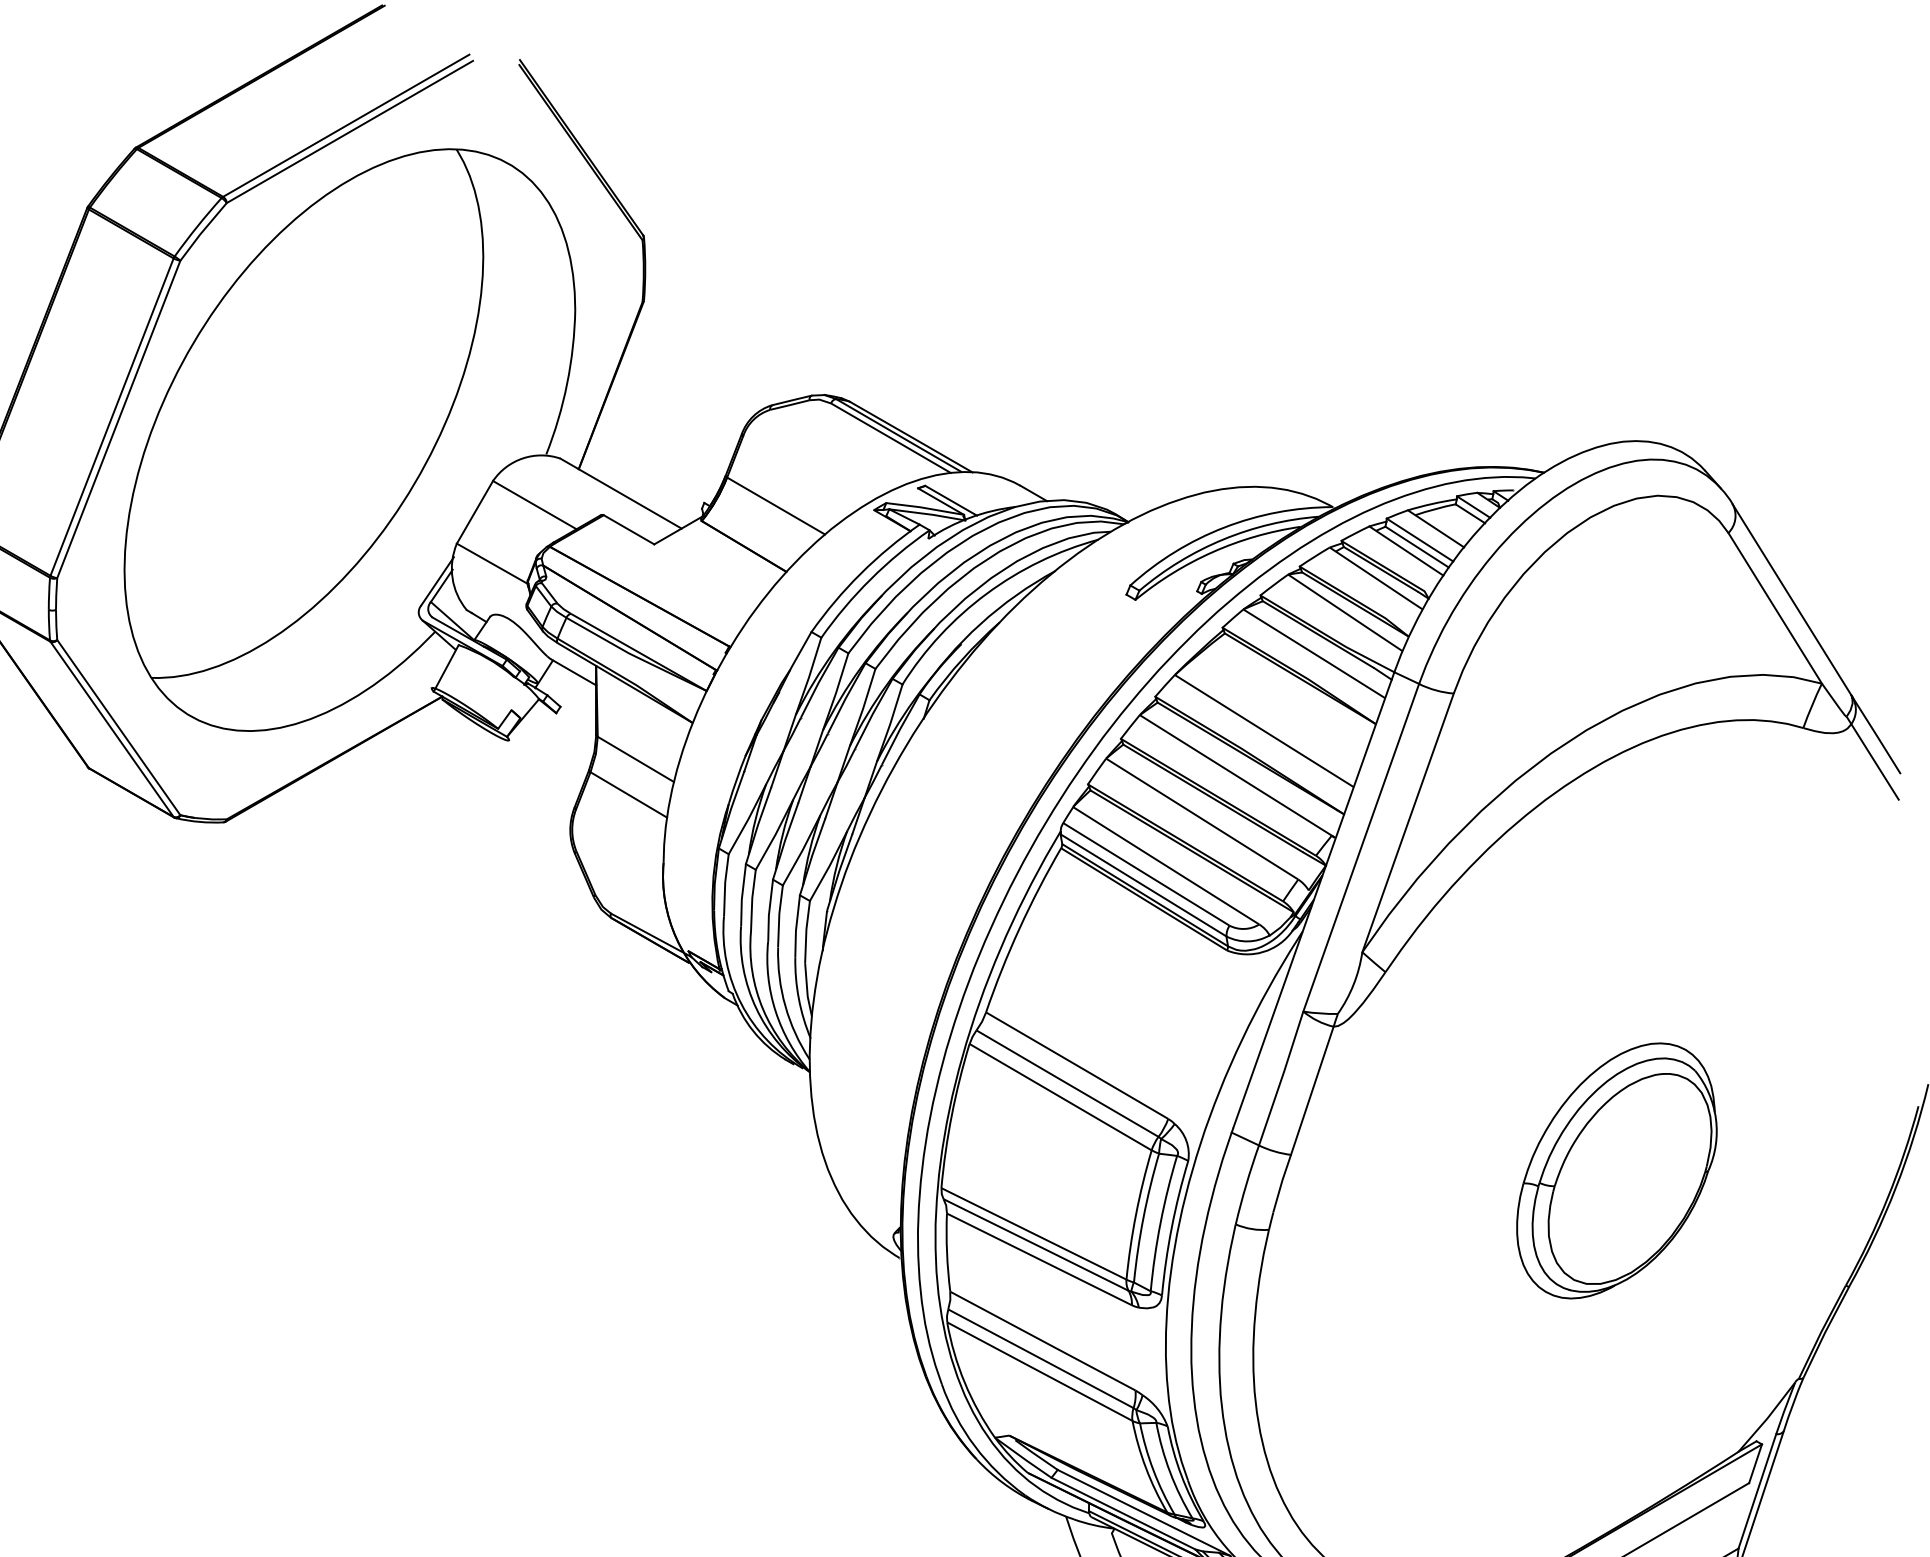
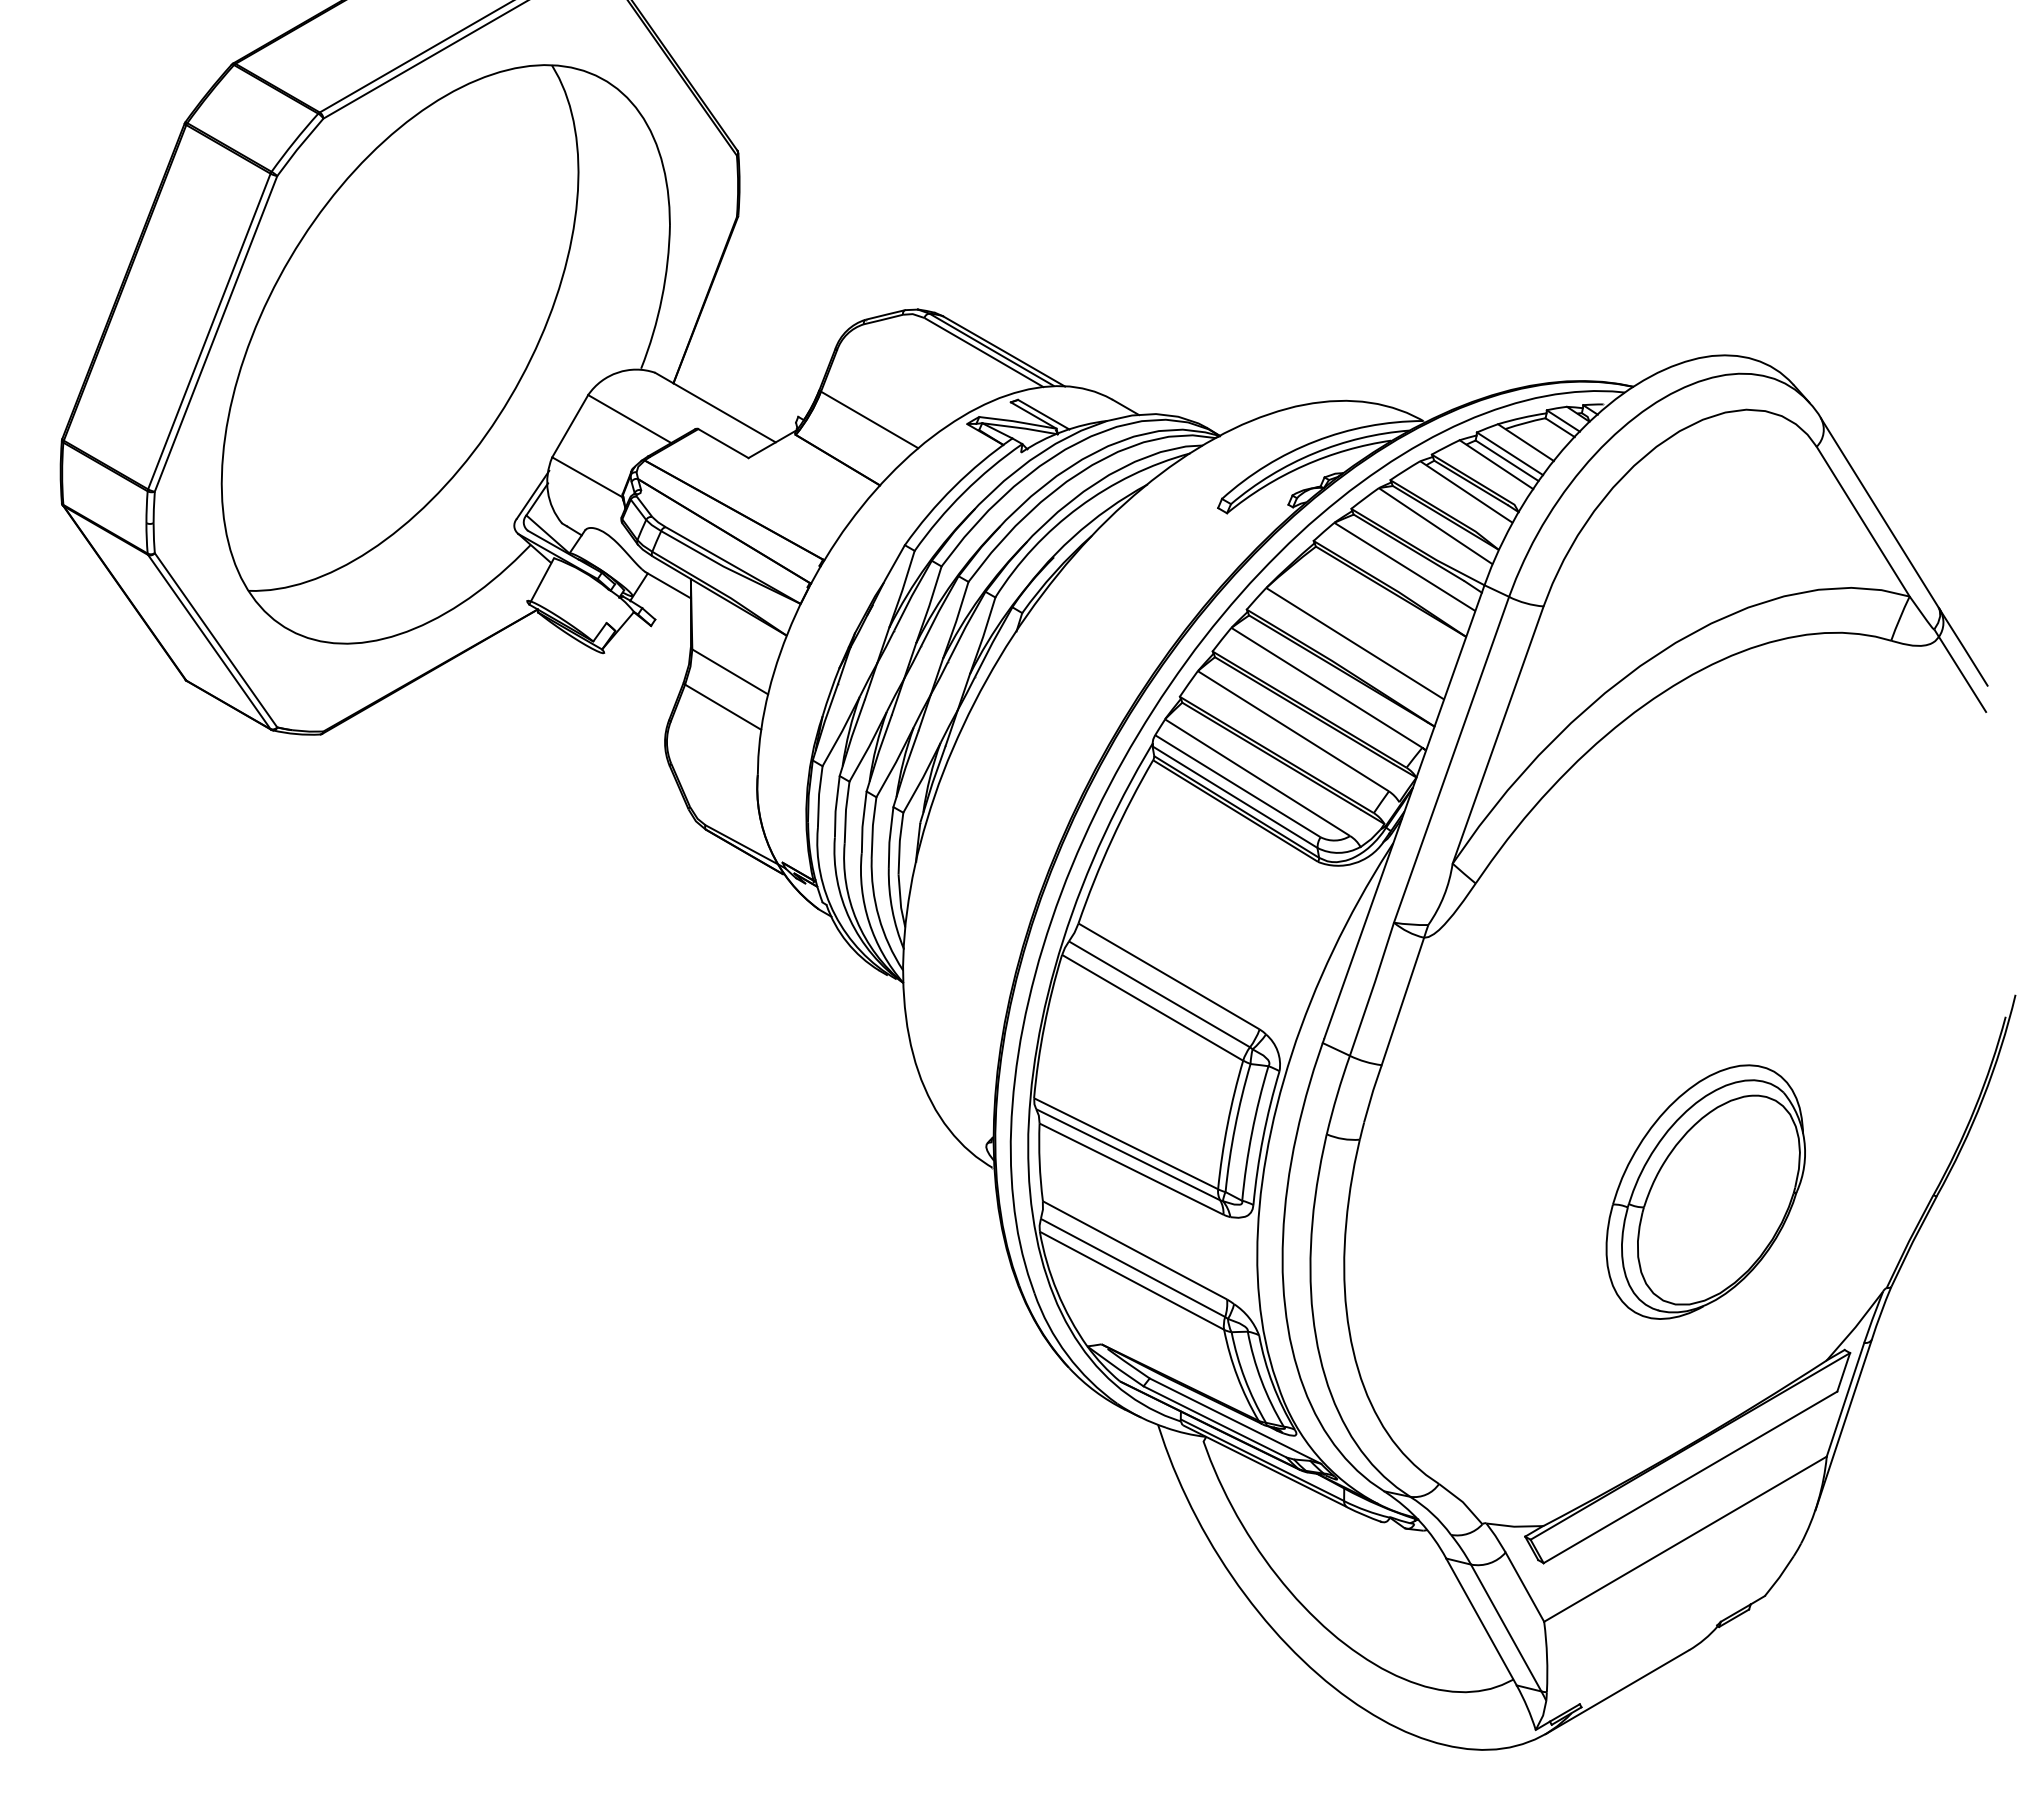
part: (1616, 1170) -> (1705, 1191), moved

